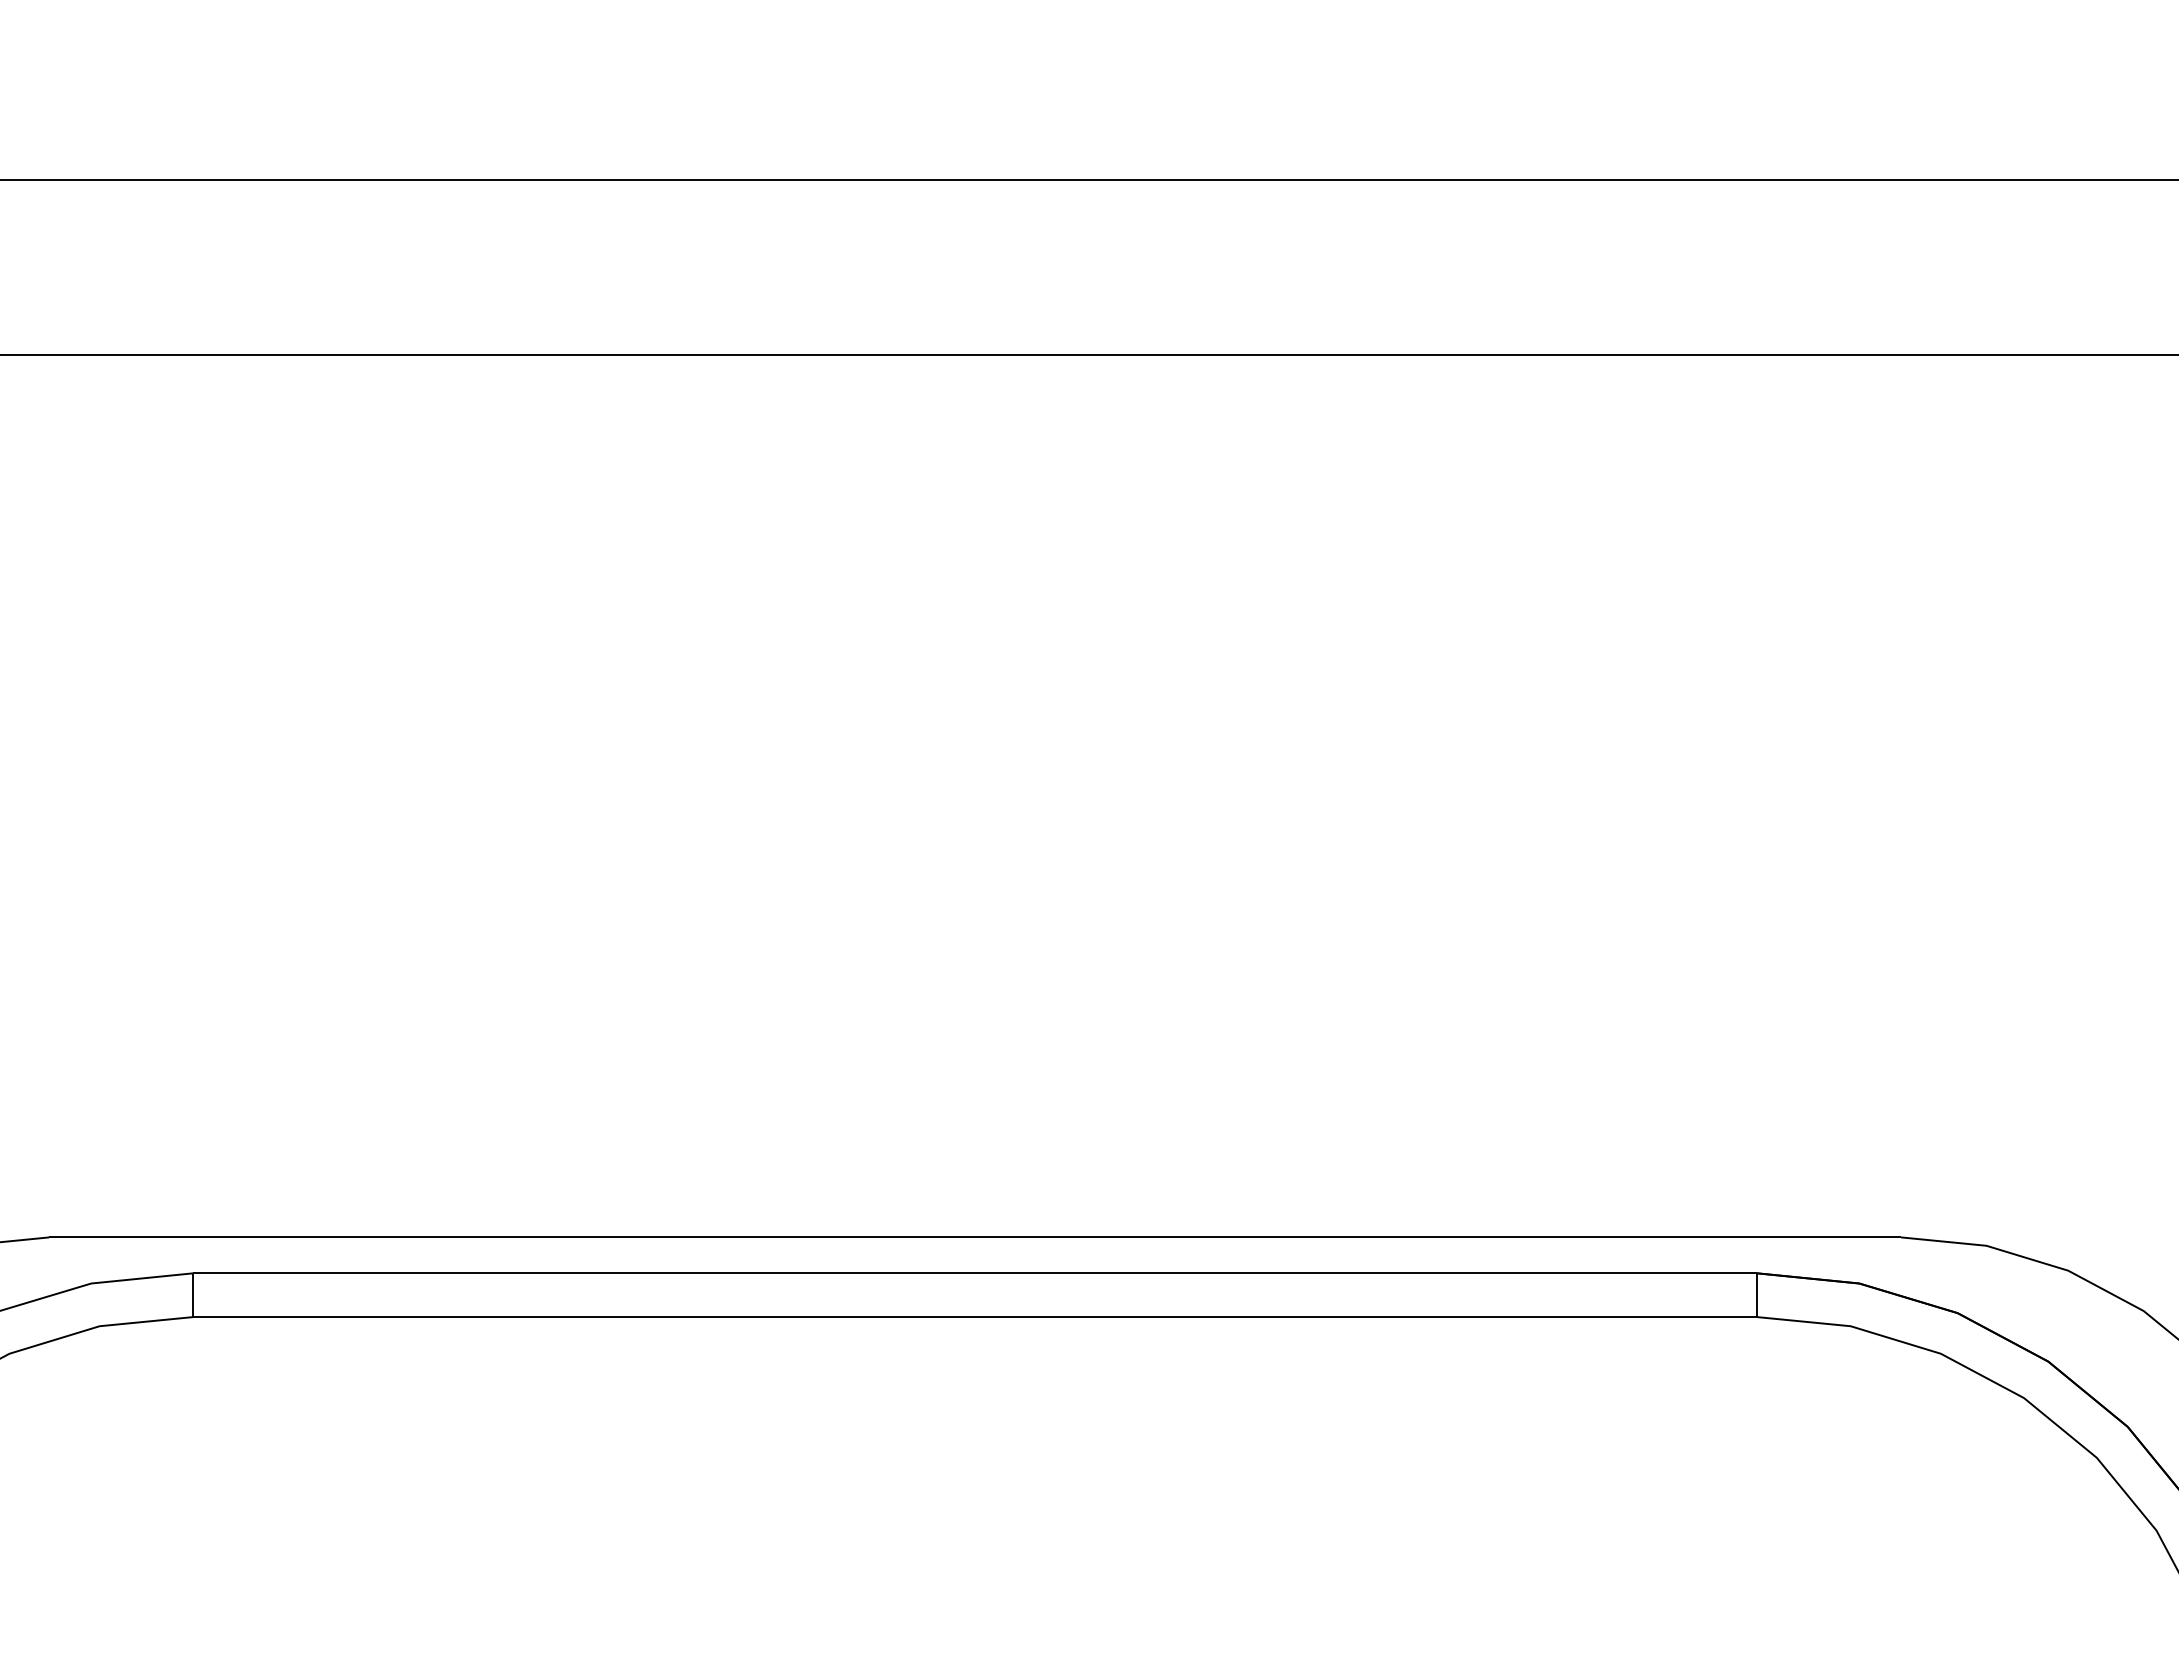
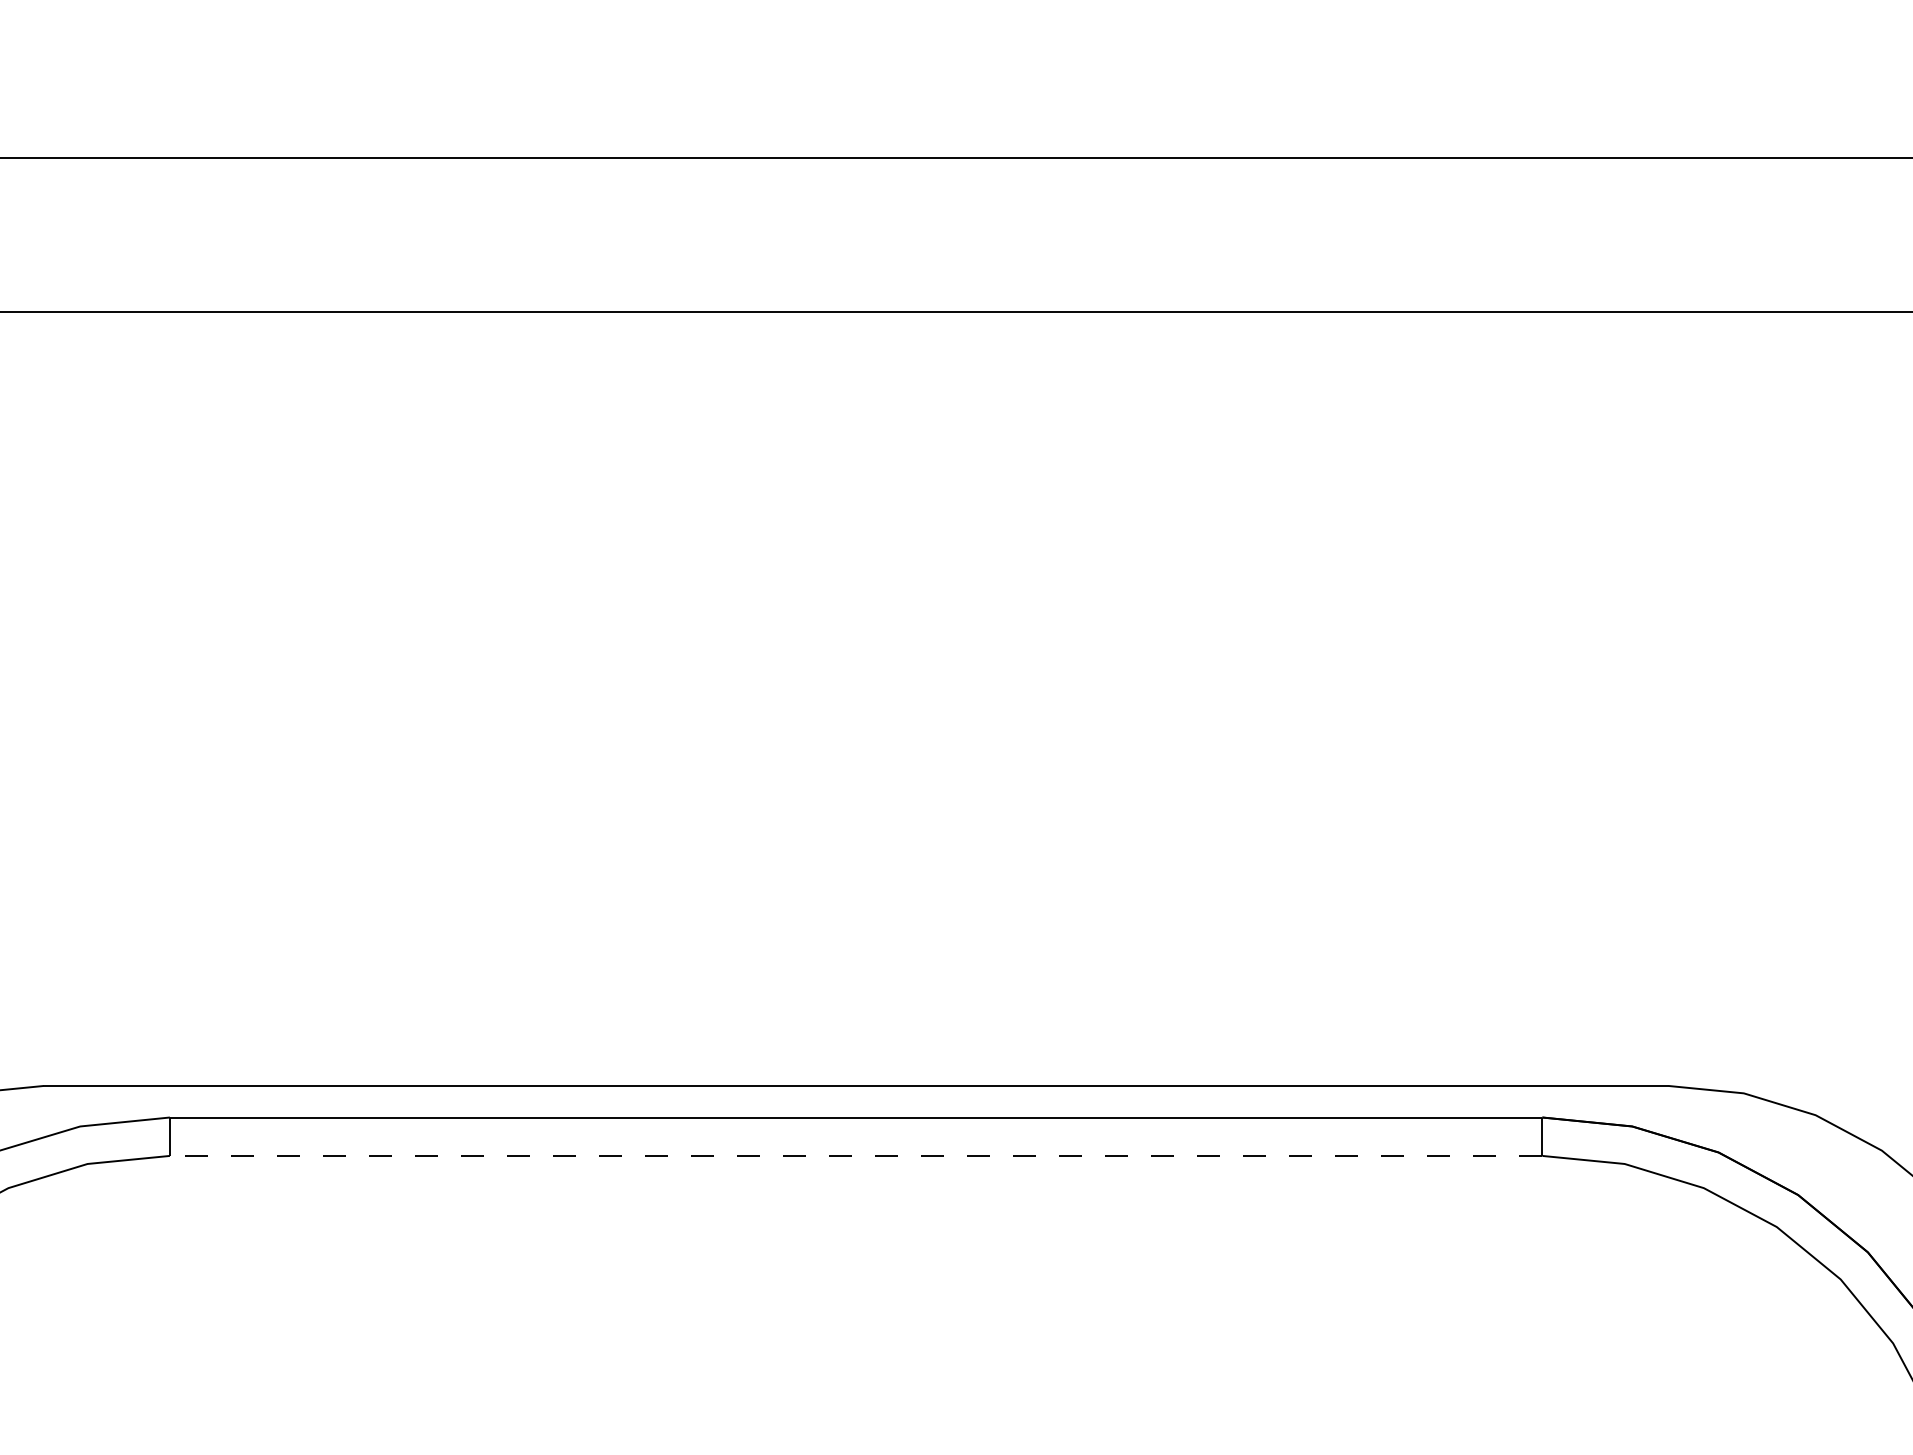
line: (975, 1317) -> (856, 1156), solid -> dashed

